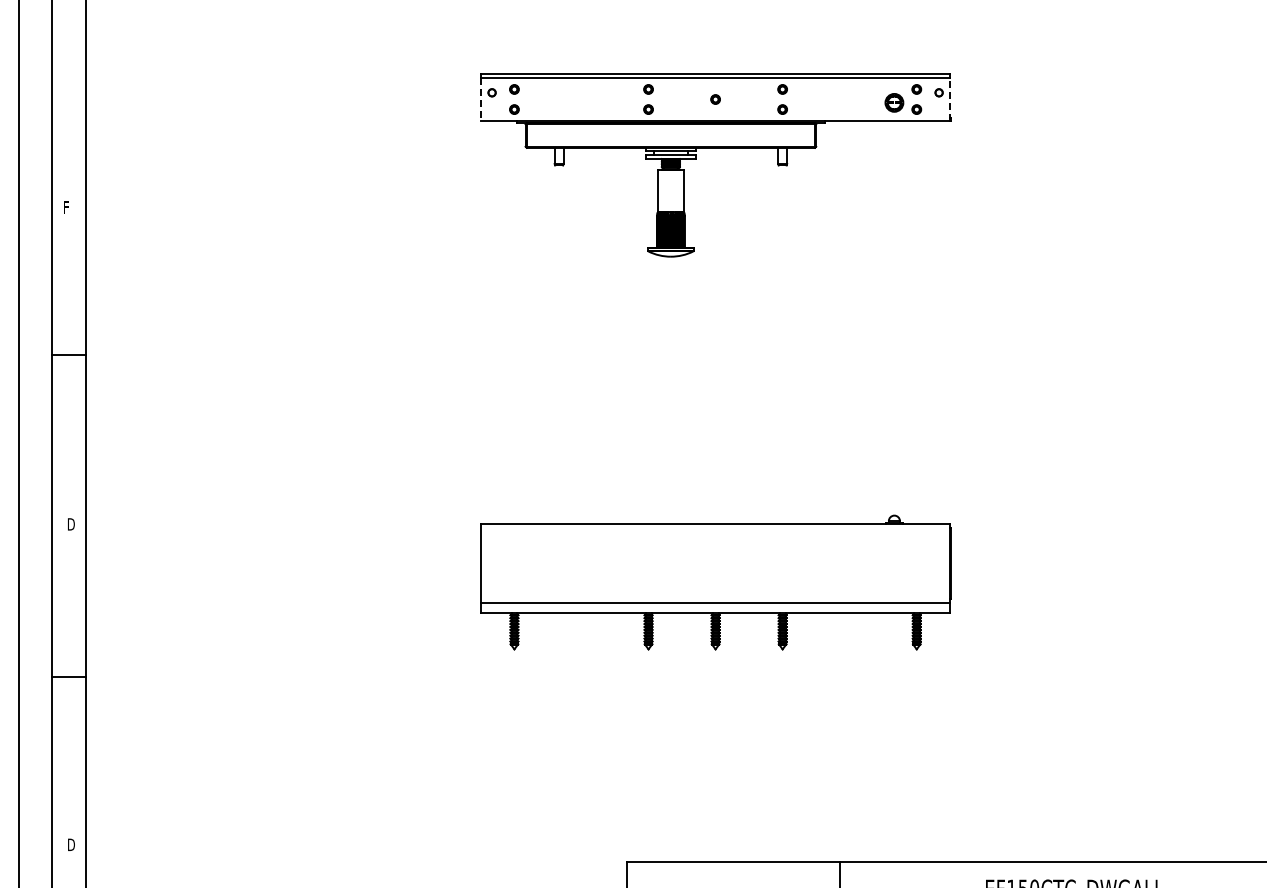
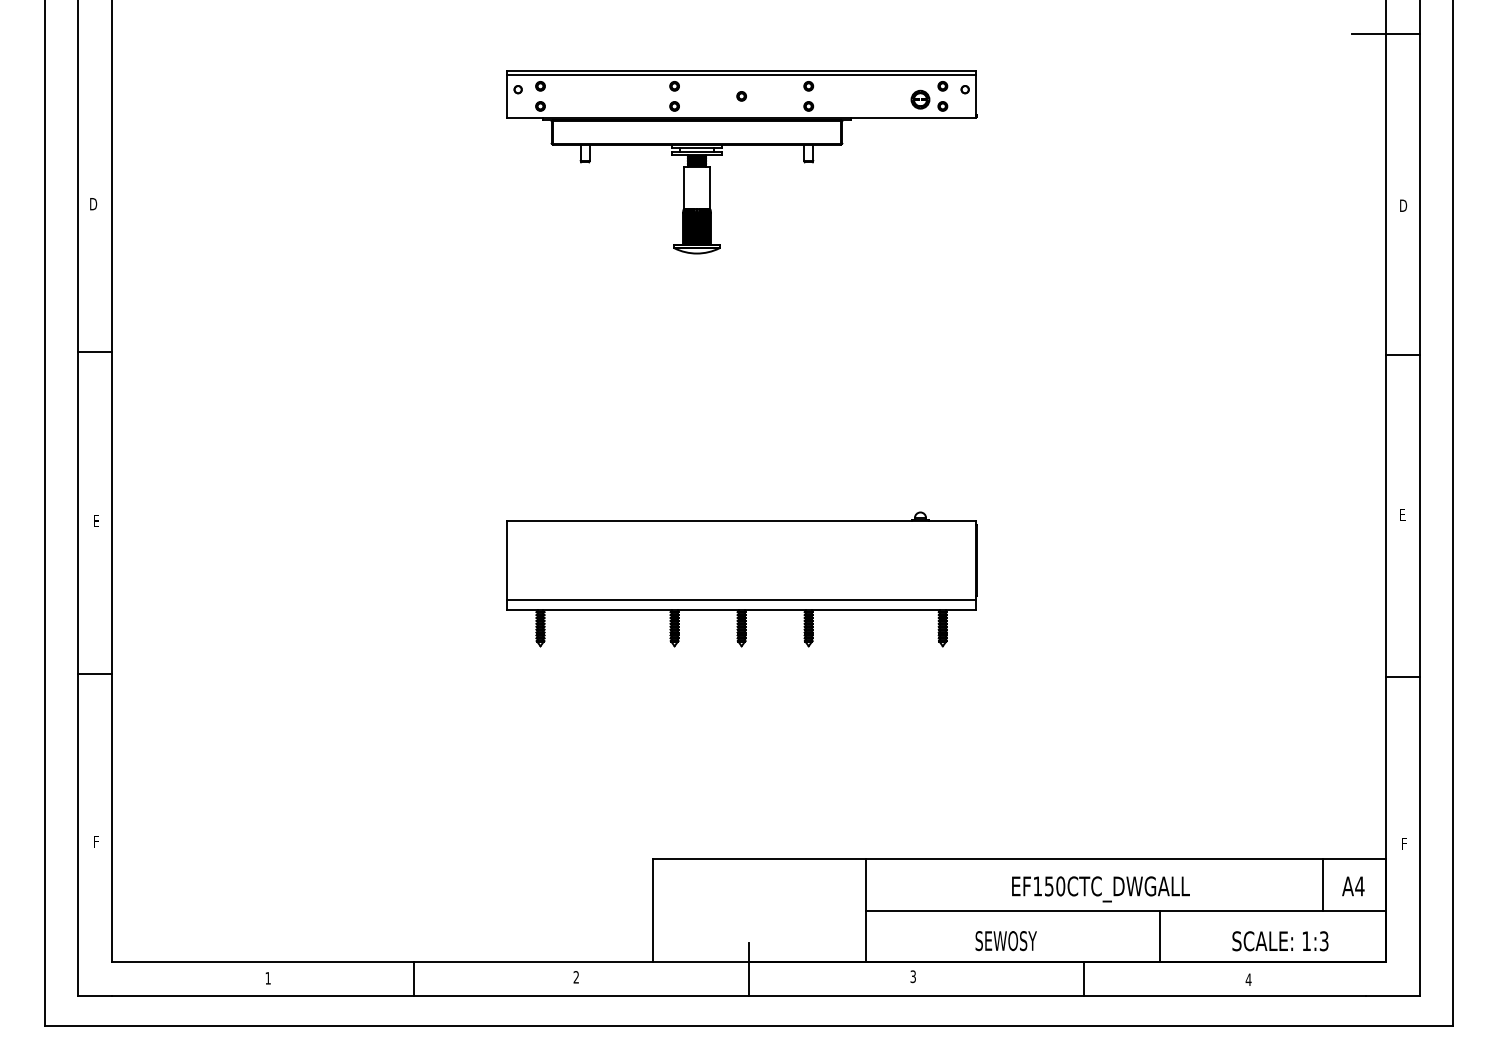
line: (950, 98) -> (976, 95), dashed -> solid
line: (481, 99) -> (507, 96), dashed -> solid
text: (67, 207) -> (93, 204), F -> D
text: (71, 524) -> (97, 521), D -> E
text: (71, 844) -> (97, 841), D -> F

